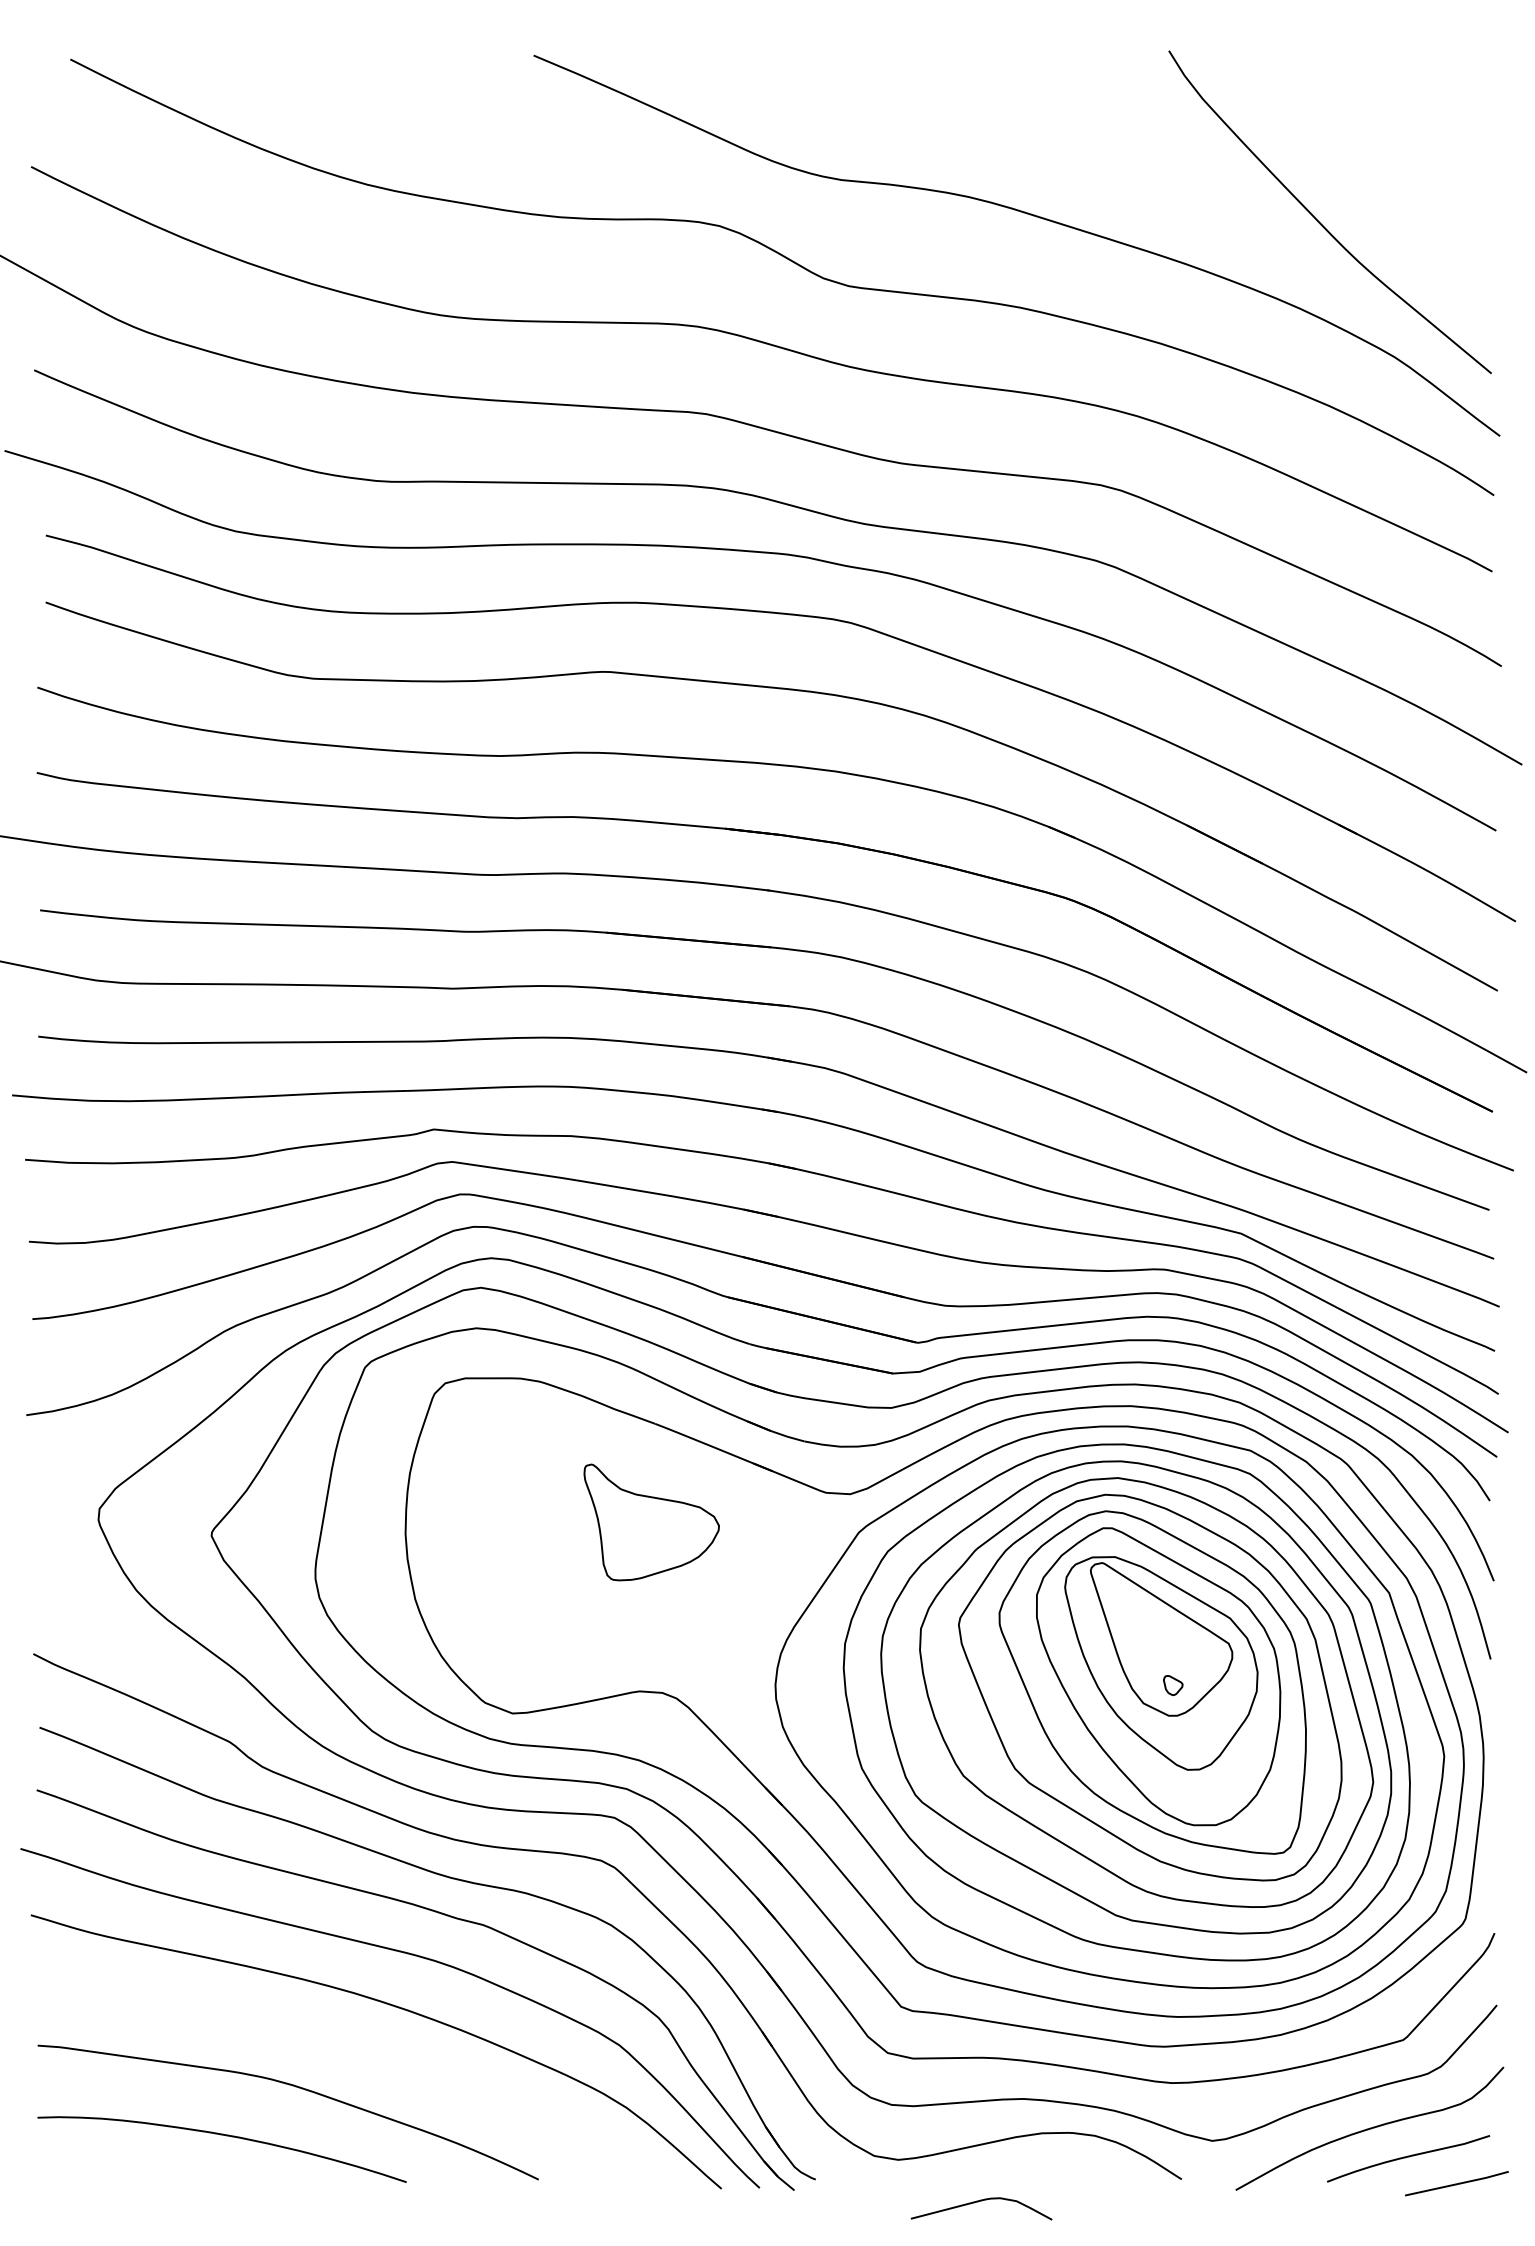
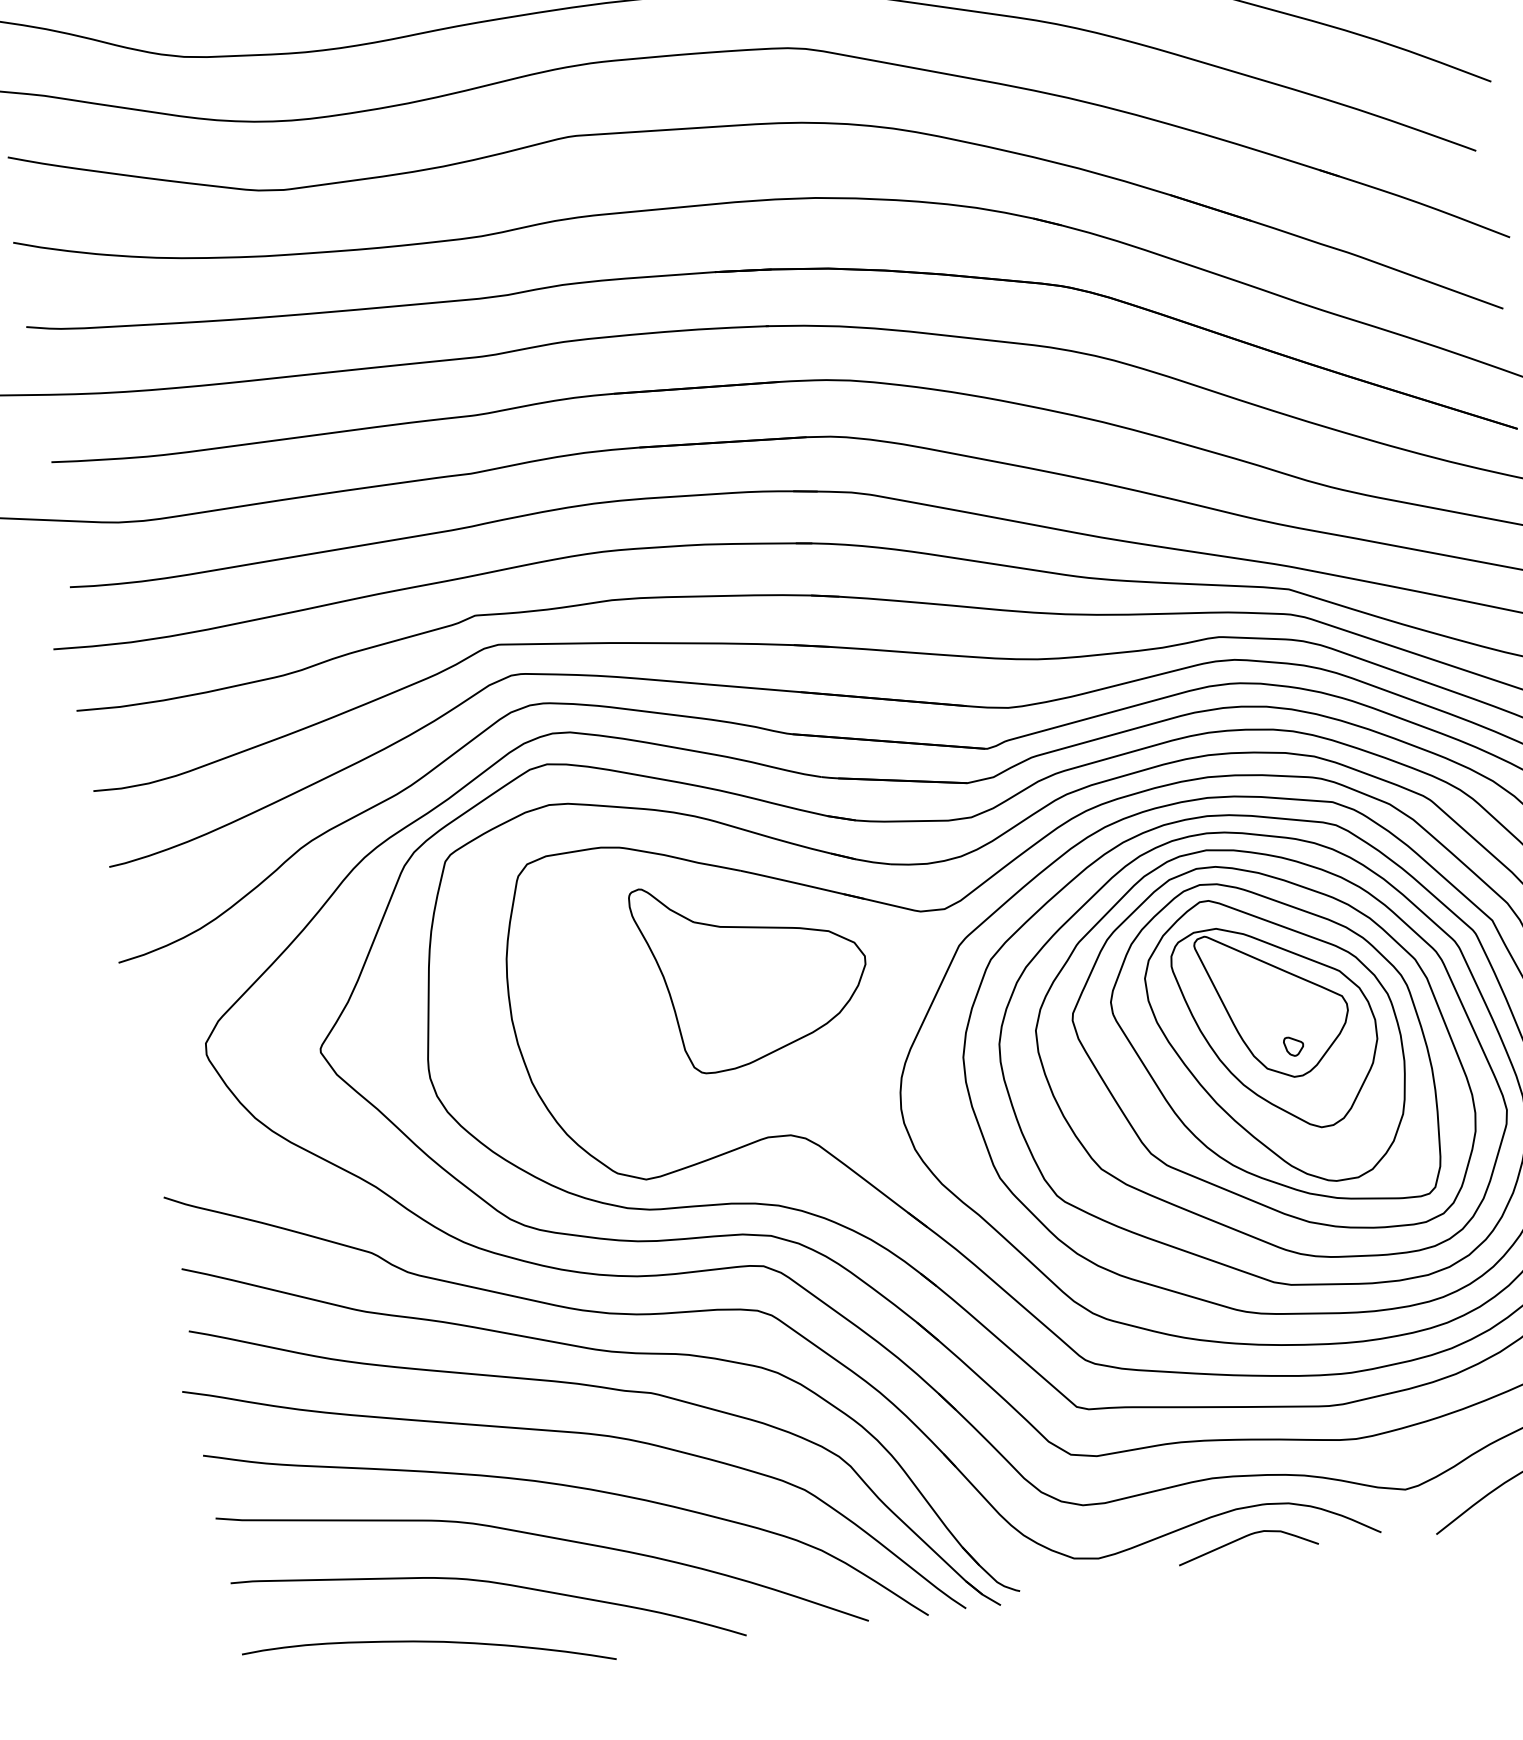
part: (651, 1522) -> (752, 968), size x1.67
curve: (357, 2051) -> (547, 1538), added
curve: (978, 2202) -> (1243, 1538), moved

